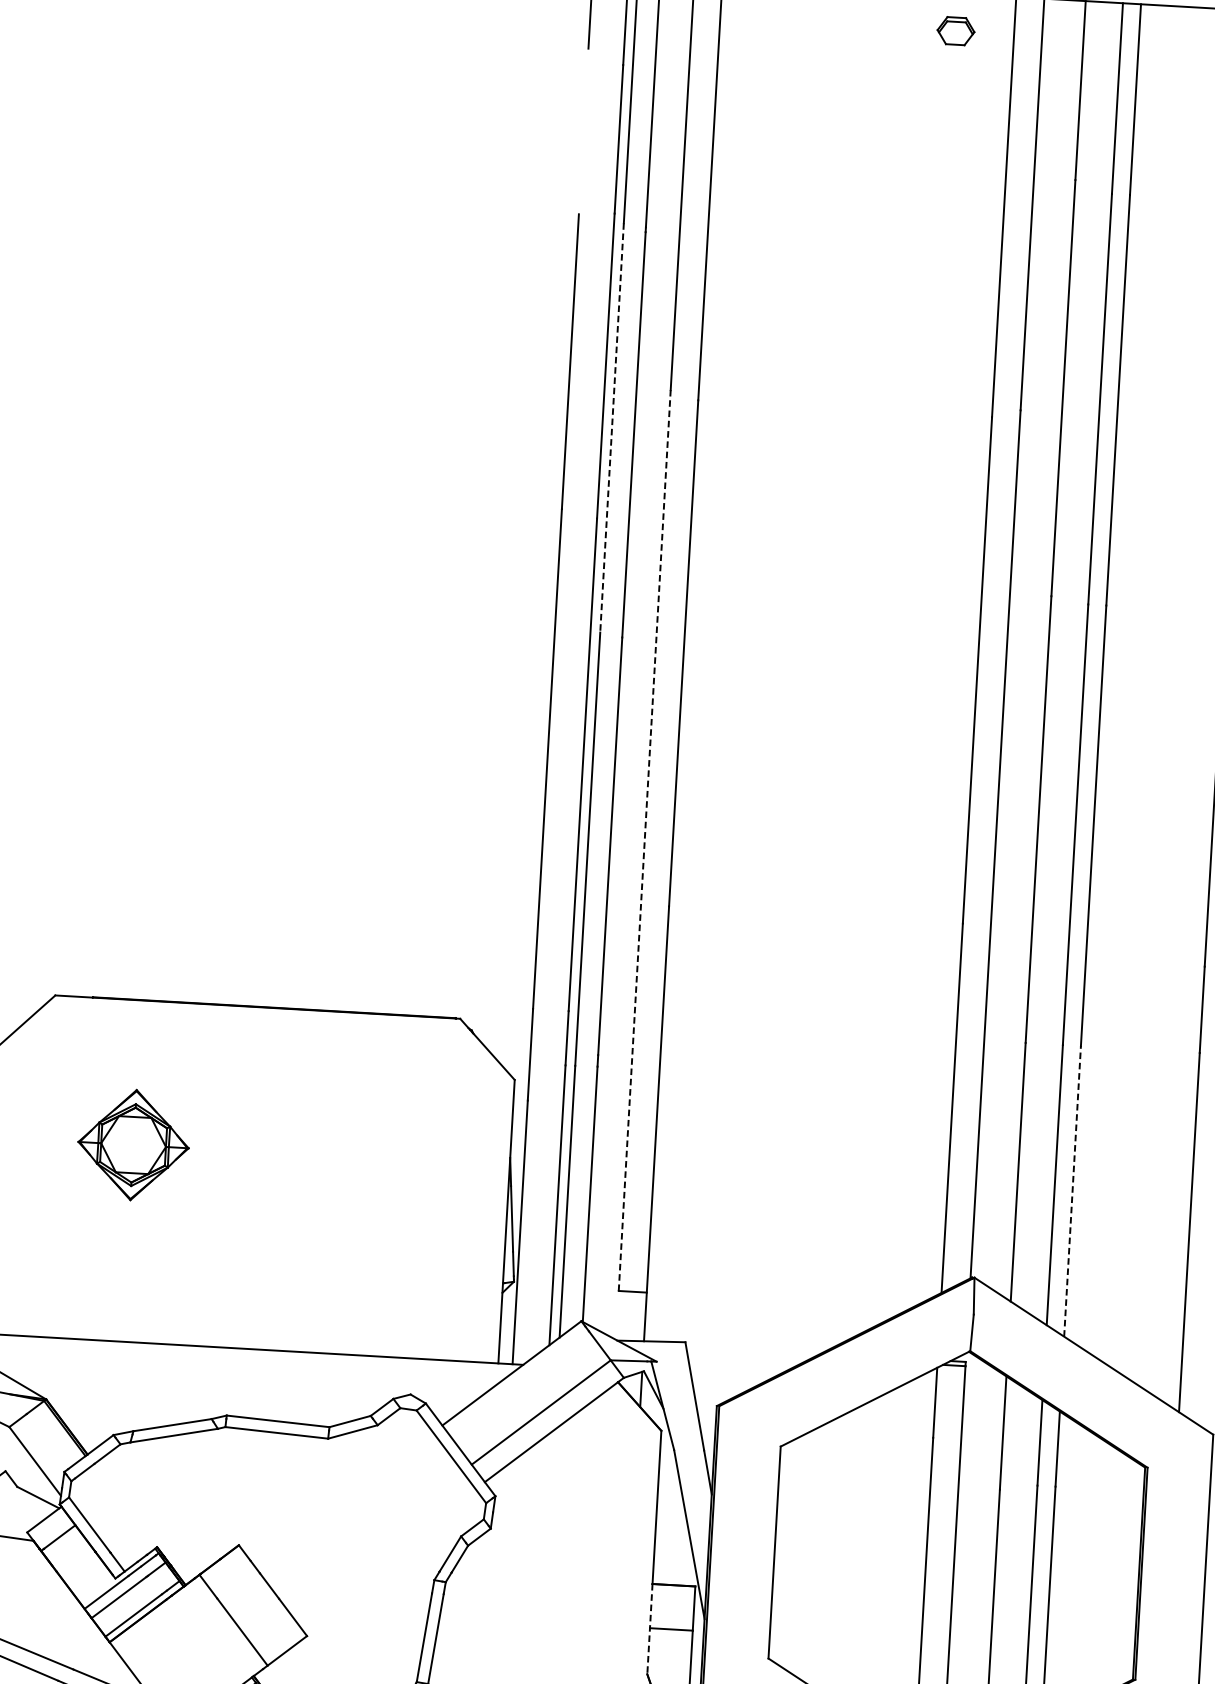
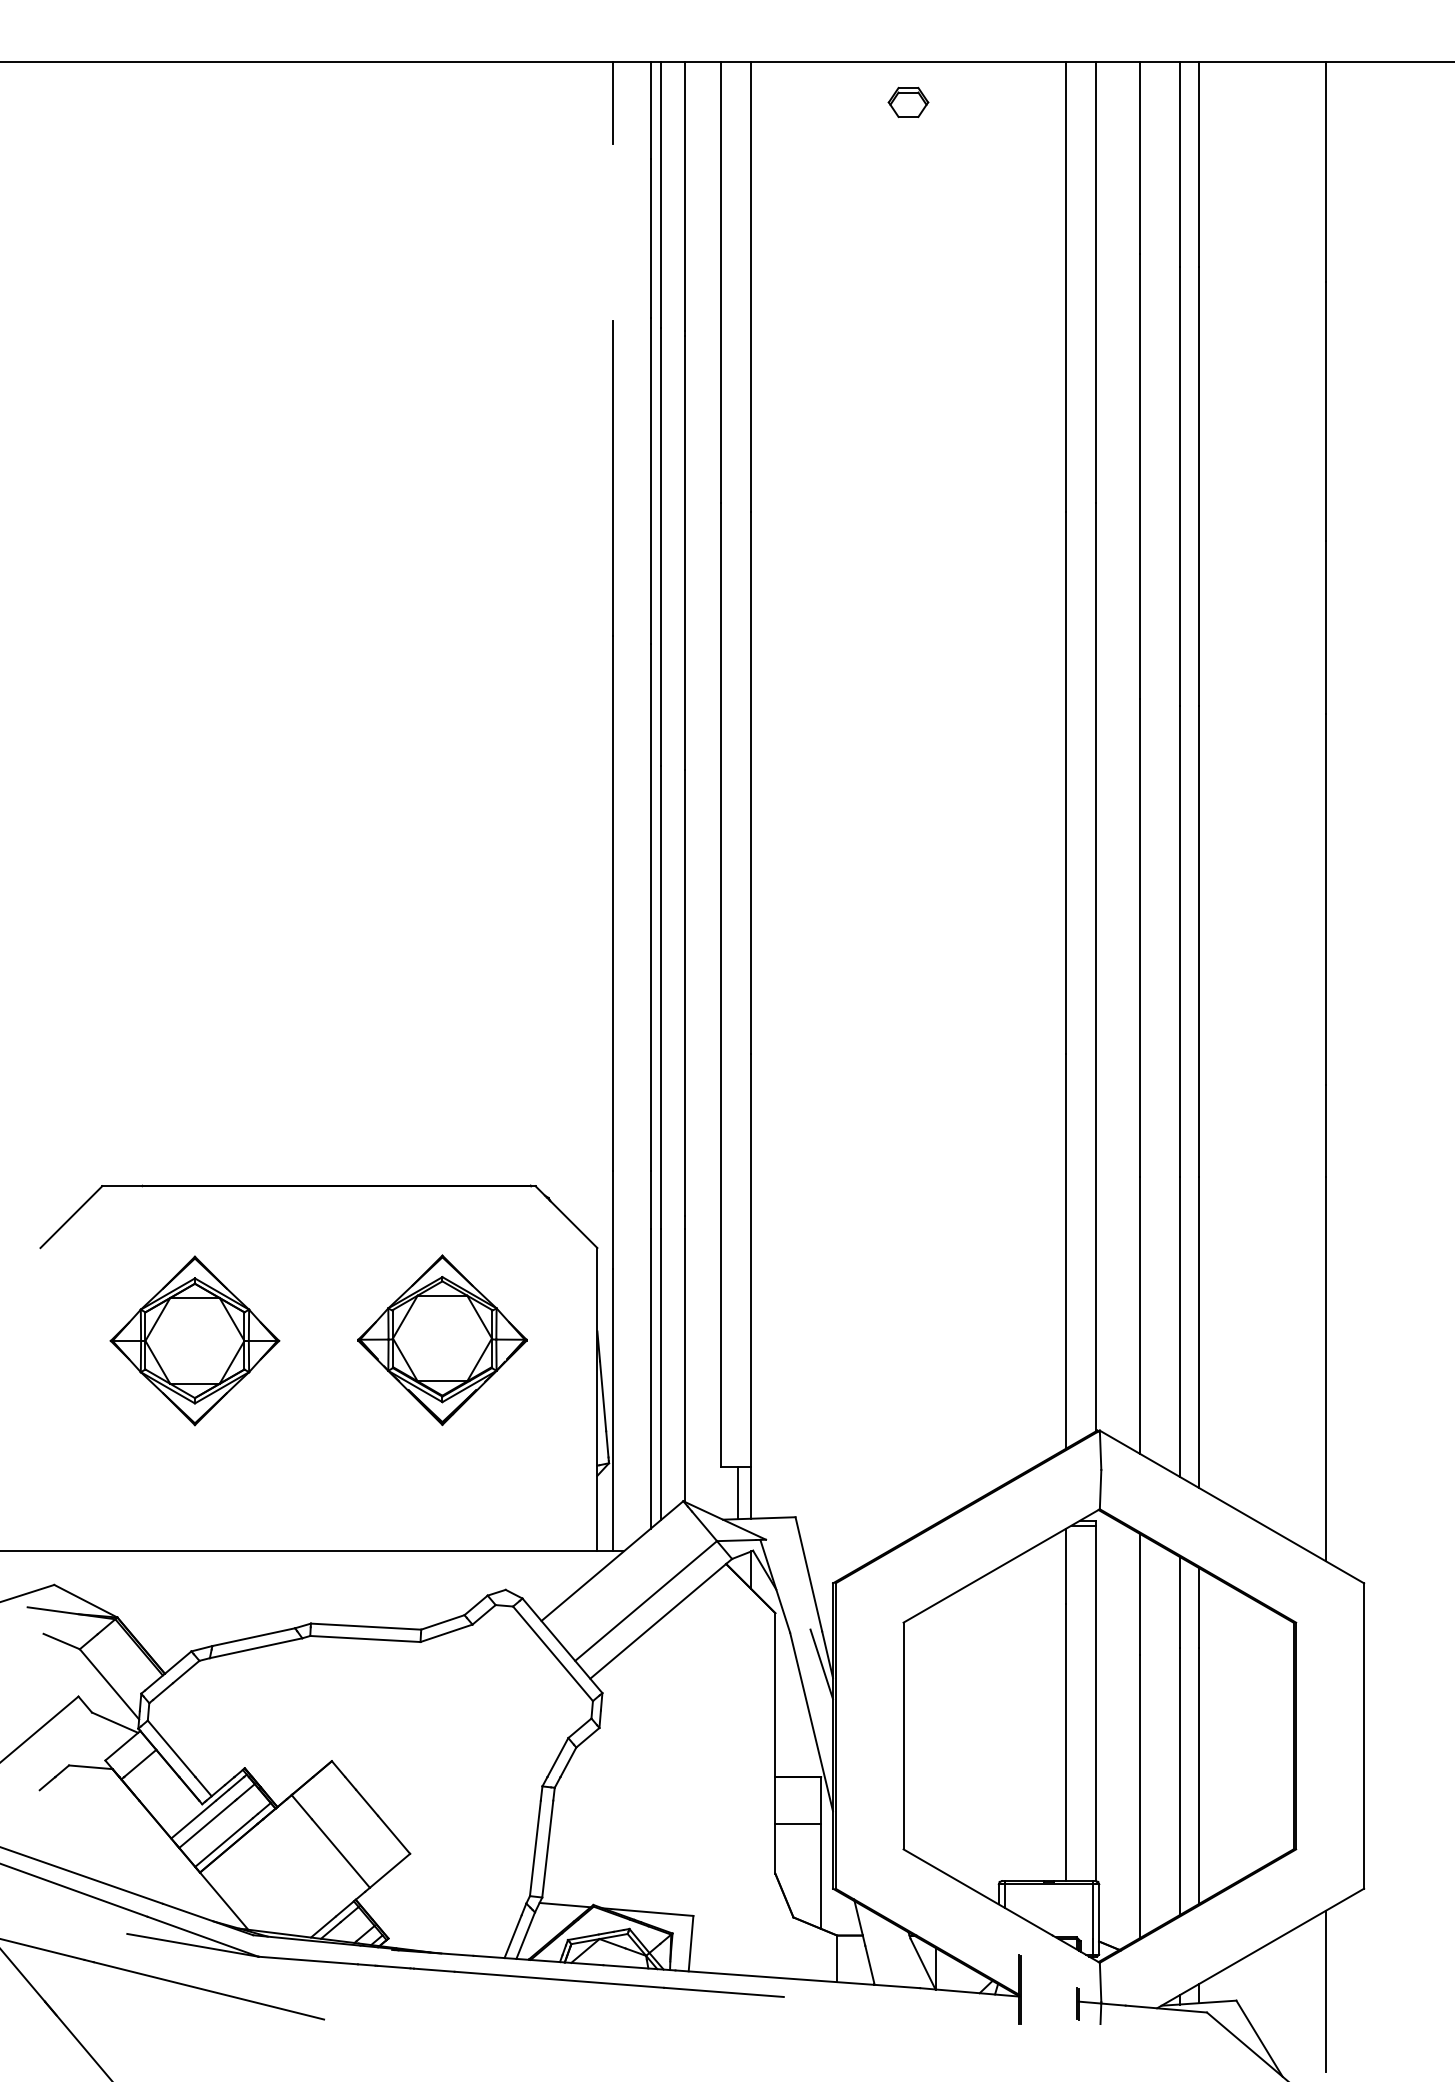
part: (956, 30) -> (908, 101), moved
line: (612, 427) -> (661, 546), dashed -> solid
line: (644, 840) -> (721, 984), dashed -> solid
part: (133, 1144) -> (194, 1340), size x1.43
part: (364, 1158) -> (442, 1340), added
line: (1072, 1191) -> (1199, 1332), dashed -> solid
line: (632, 1316) -> (737, 1492), added
line: (701, 1481) -> (821, 1664), added
line: (650, 1629) -> (775, 1825), dashed -> solid

